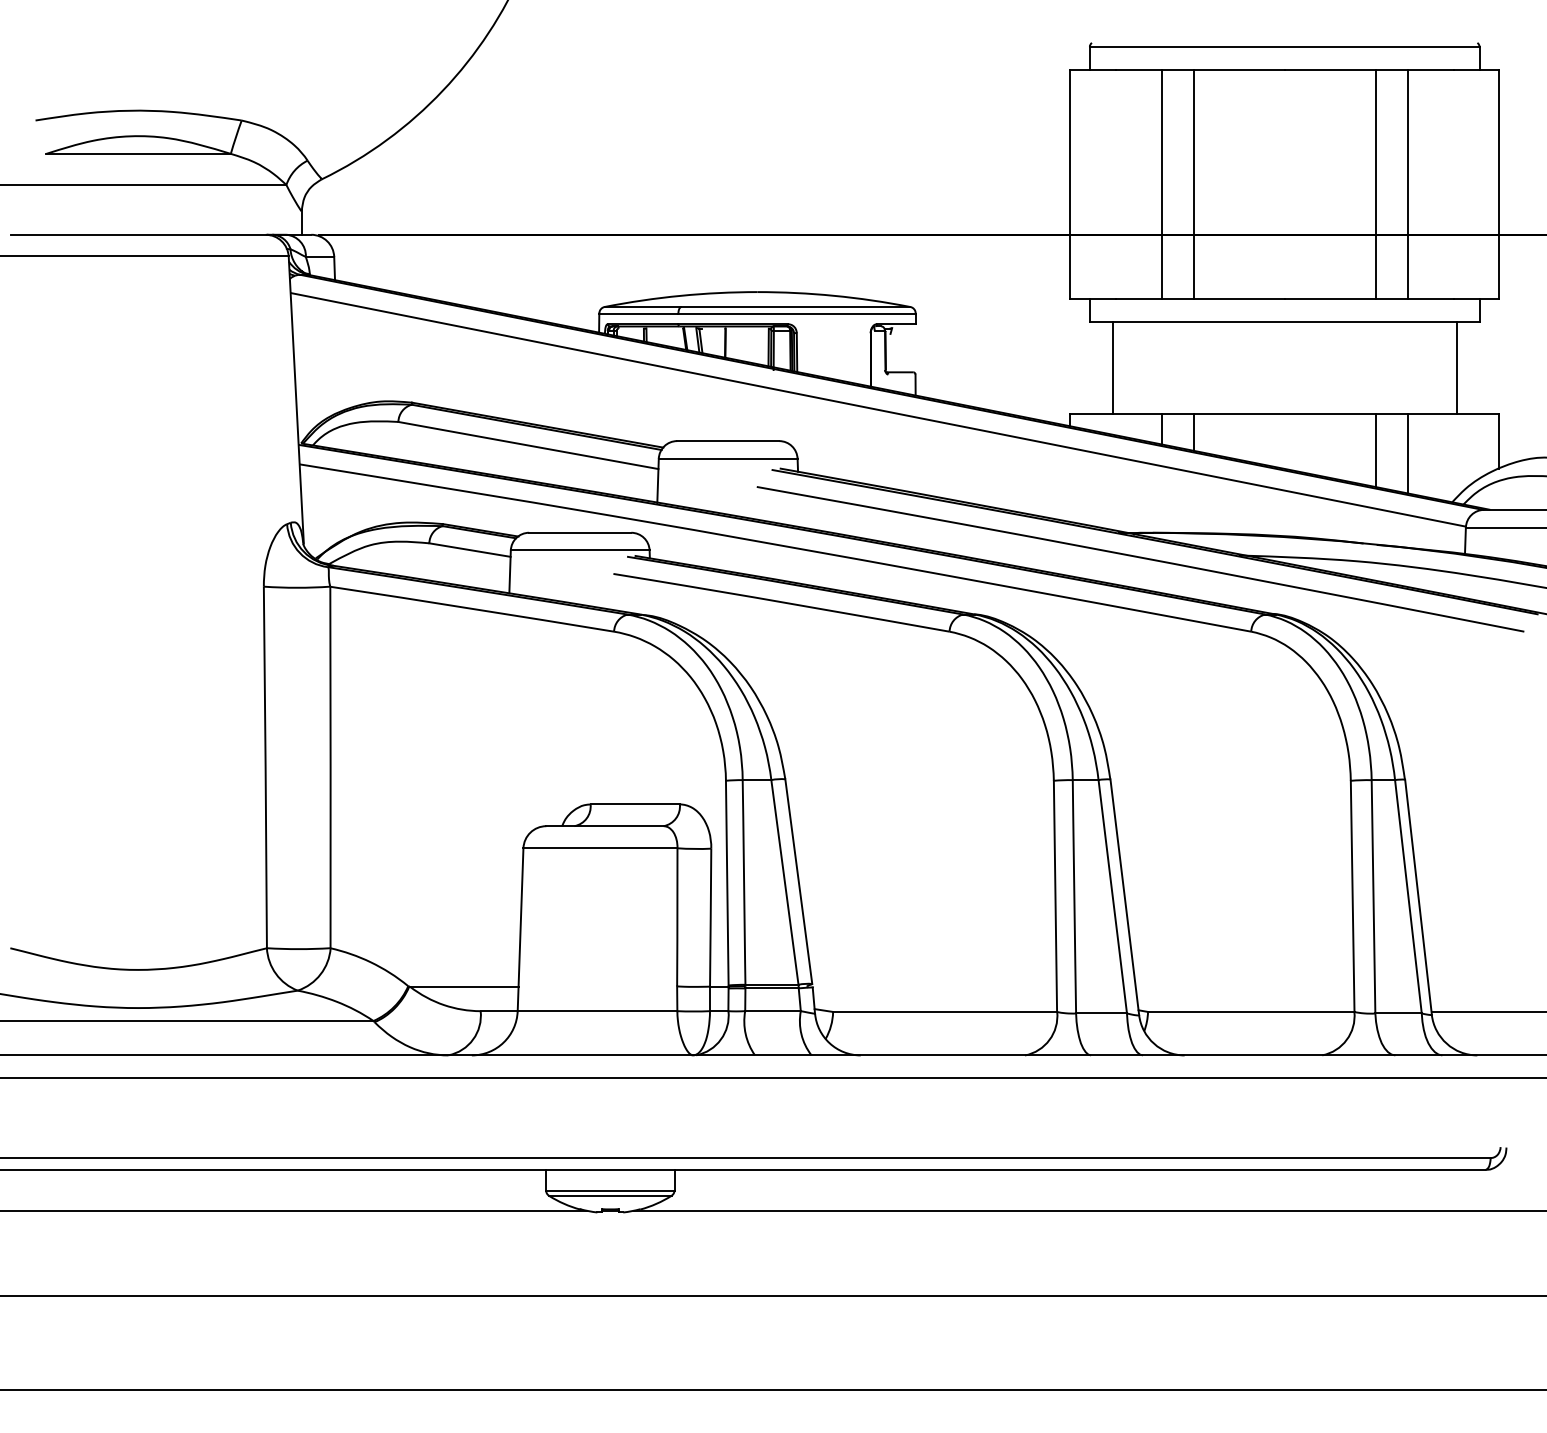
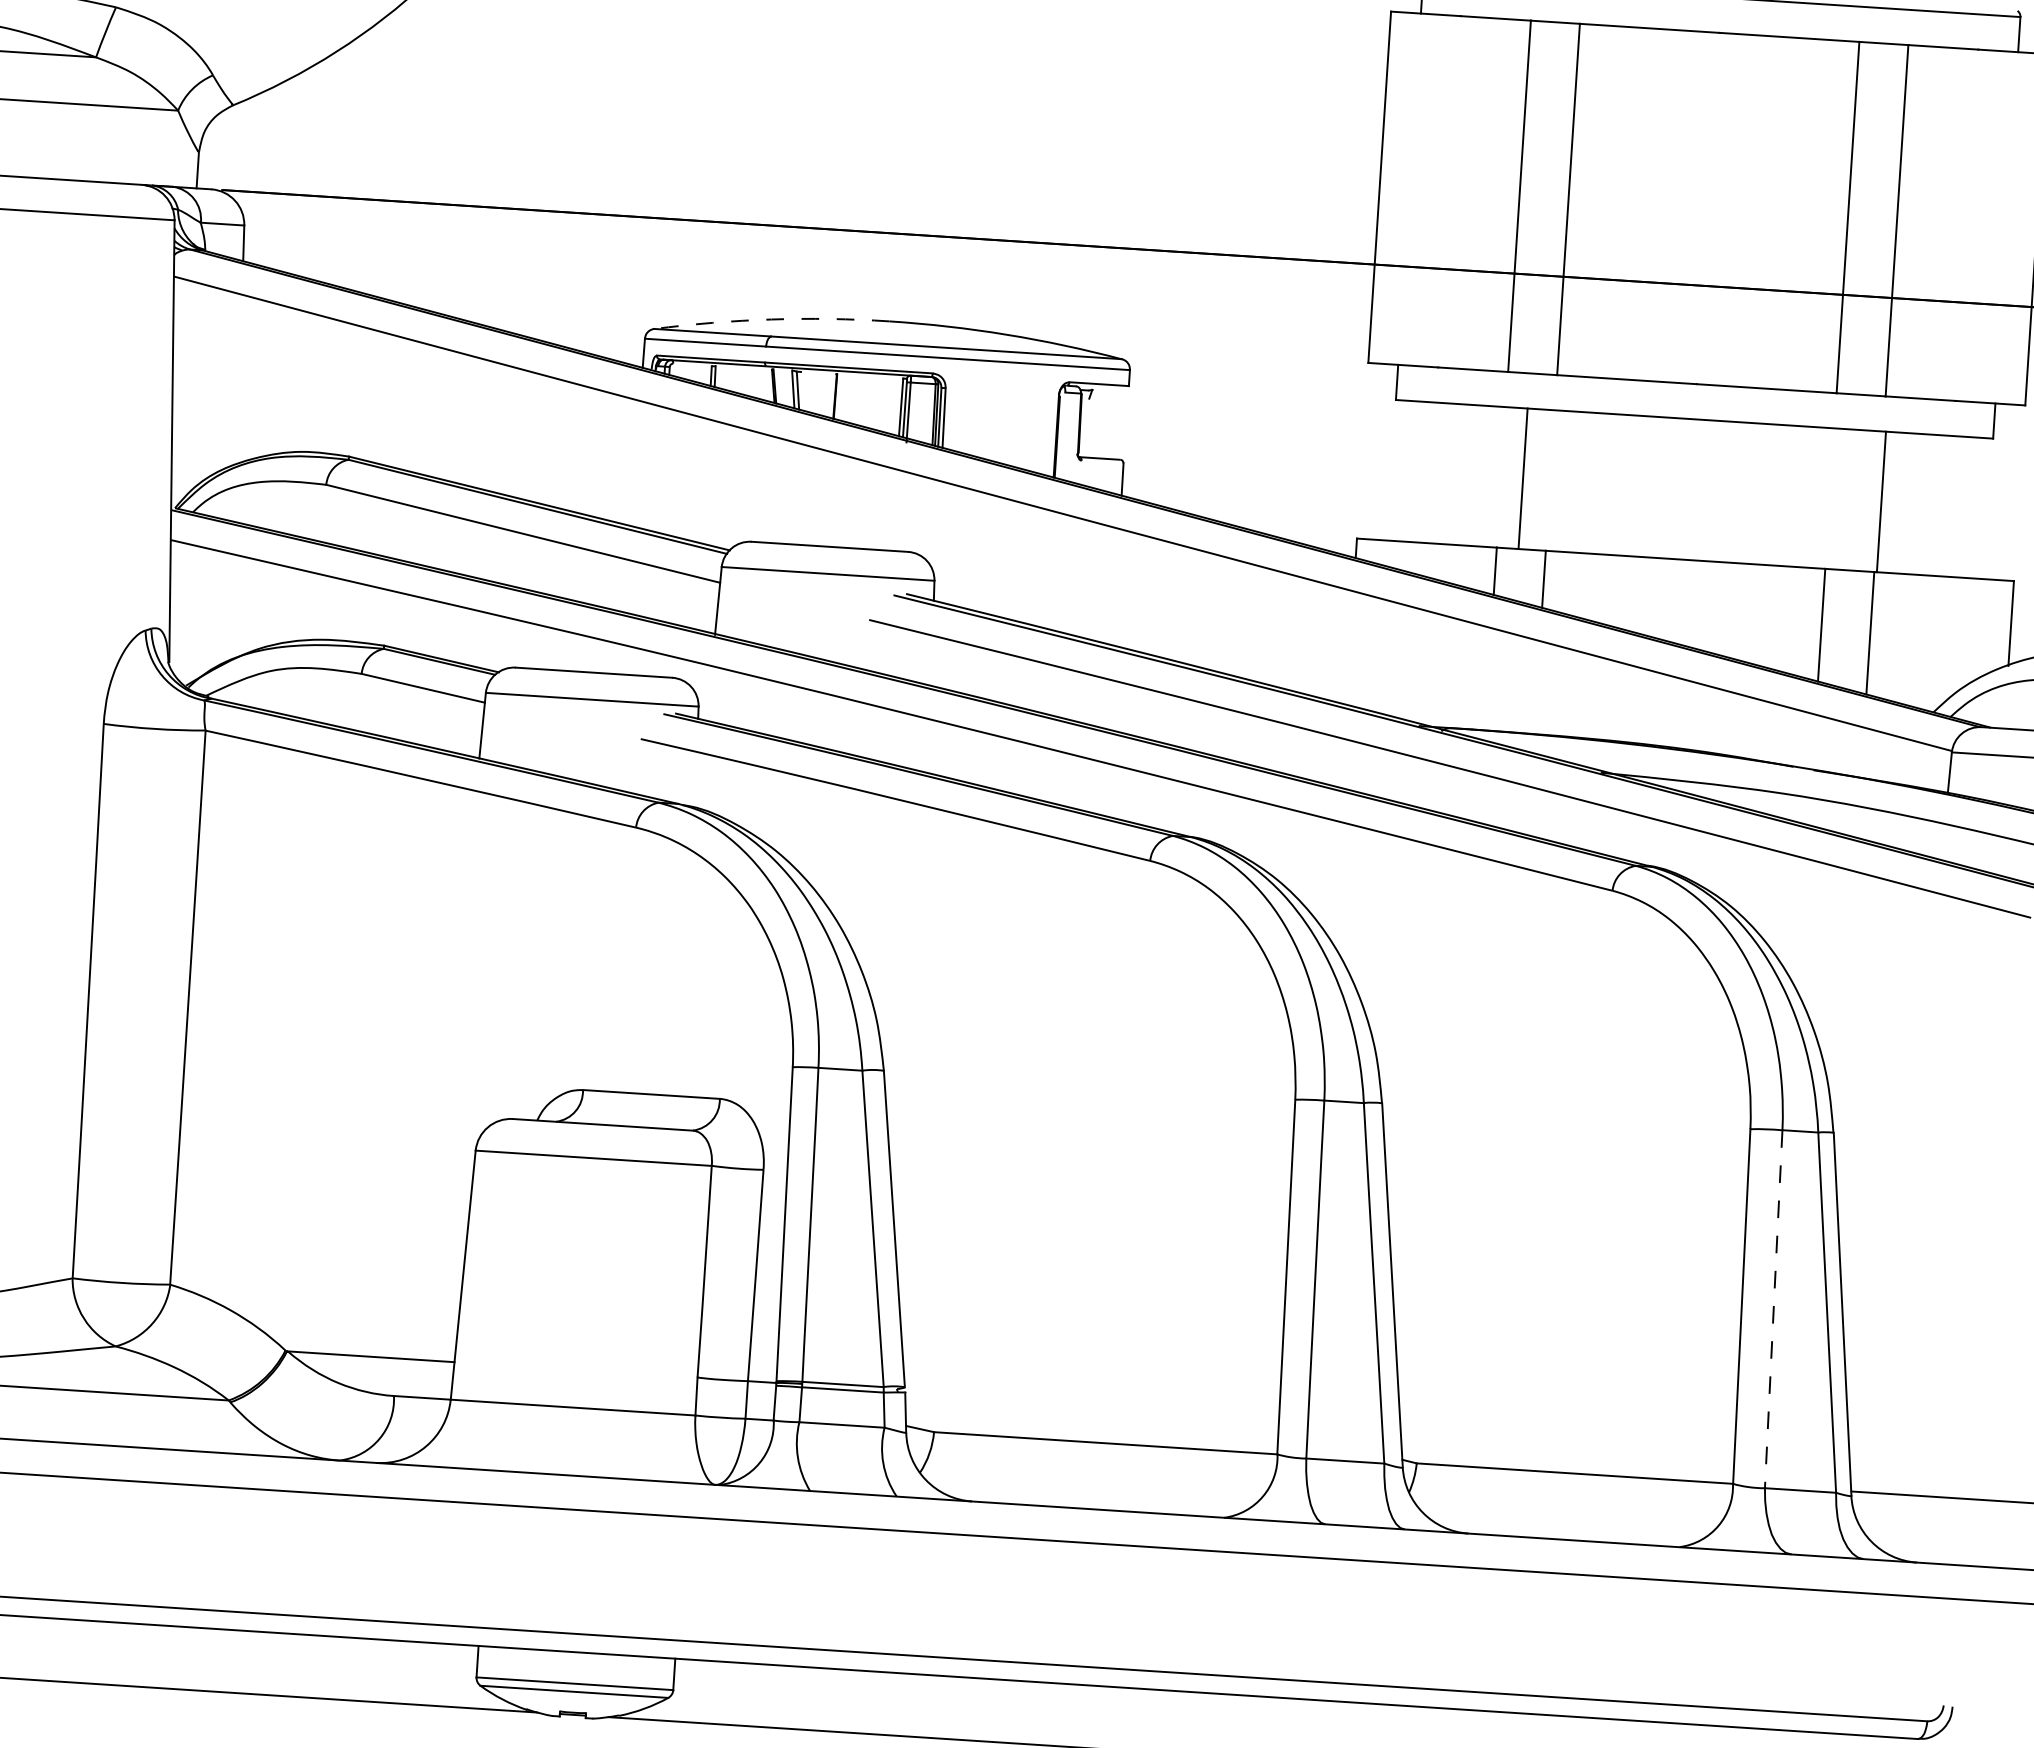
arc: (680, 295) -> (771, 318), solid -> dashed
line: (1112, 367) -> (1522, 478), moved
line: (1456, 367) -> (1881, 501), moved
line: (1373, 897) -> (1773, 1310), solid -> dashed

